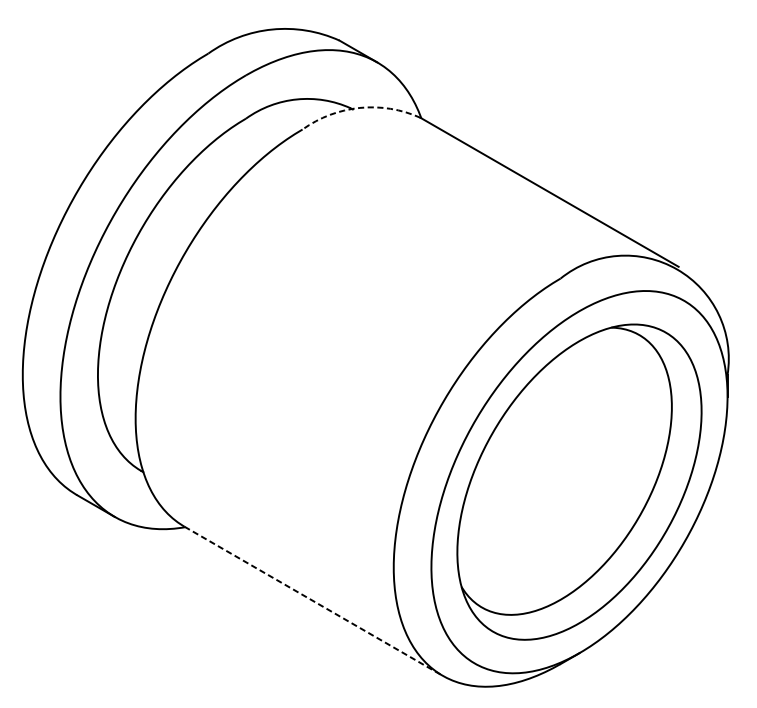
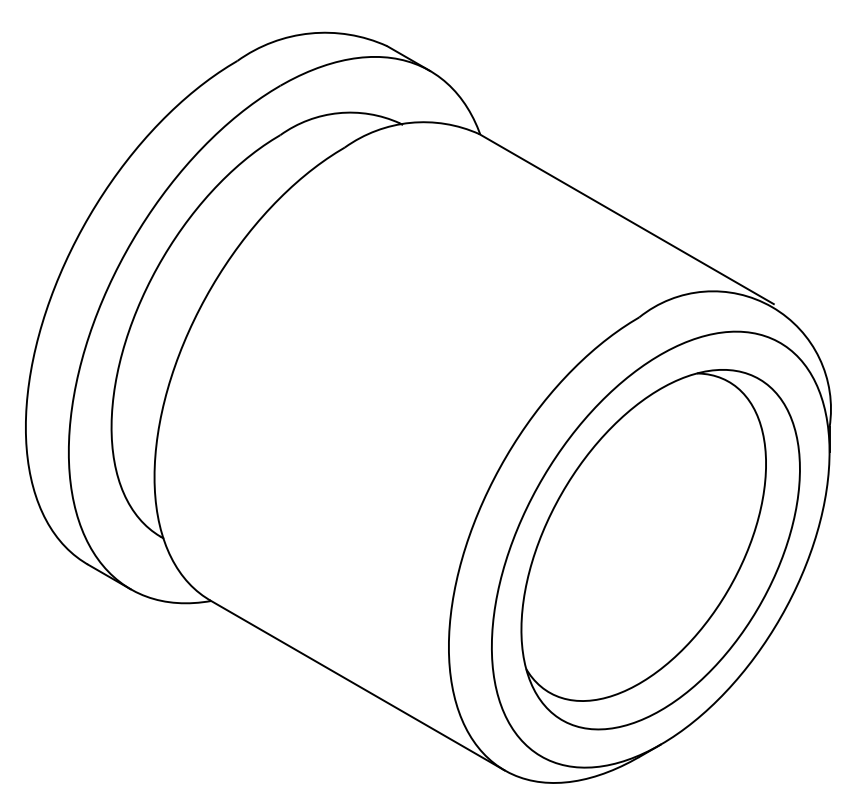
arc: (360, 107) -> (410, 122), dashed -> solid
line: (313, 601) -> (357, 685), dashed -> solid

